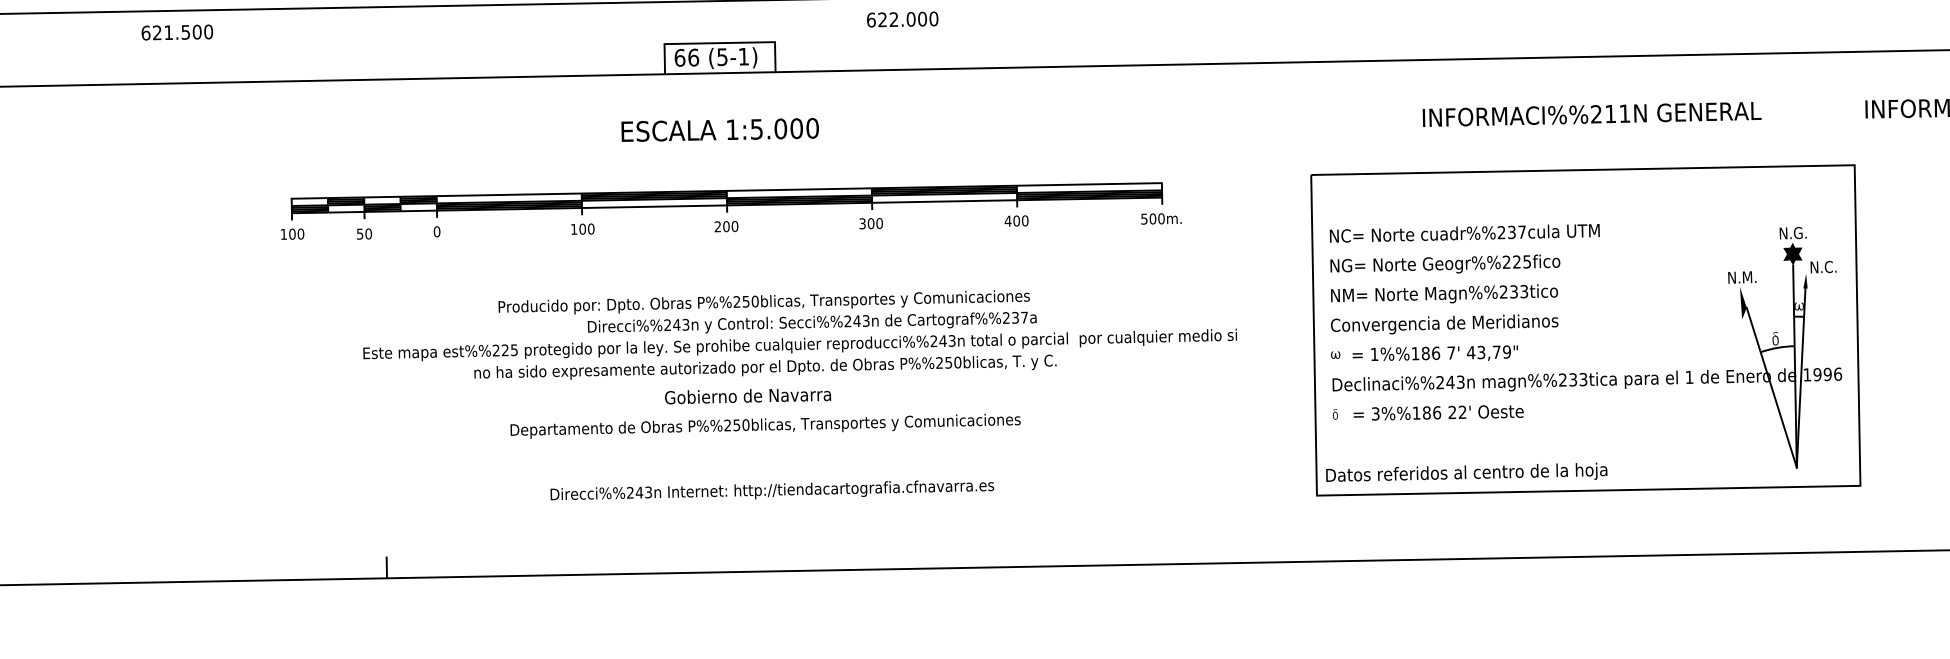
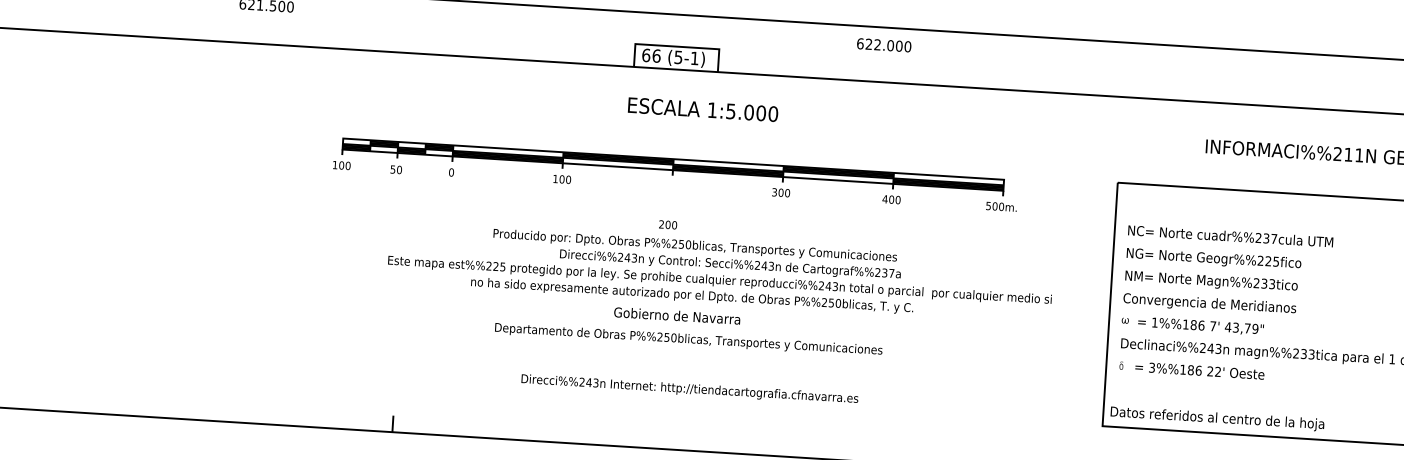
text: (902, 19) -> (884, 45), moved
text: (719, 129) -> (702, 109), moved
text: (726, 226) -> (668, 224), moved

